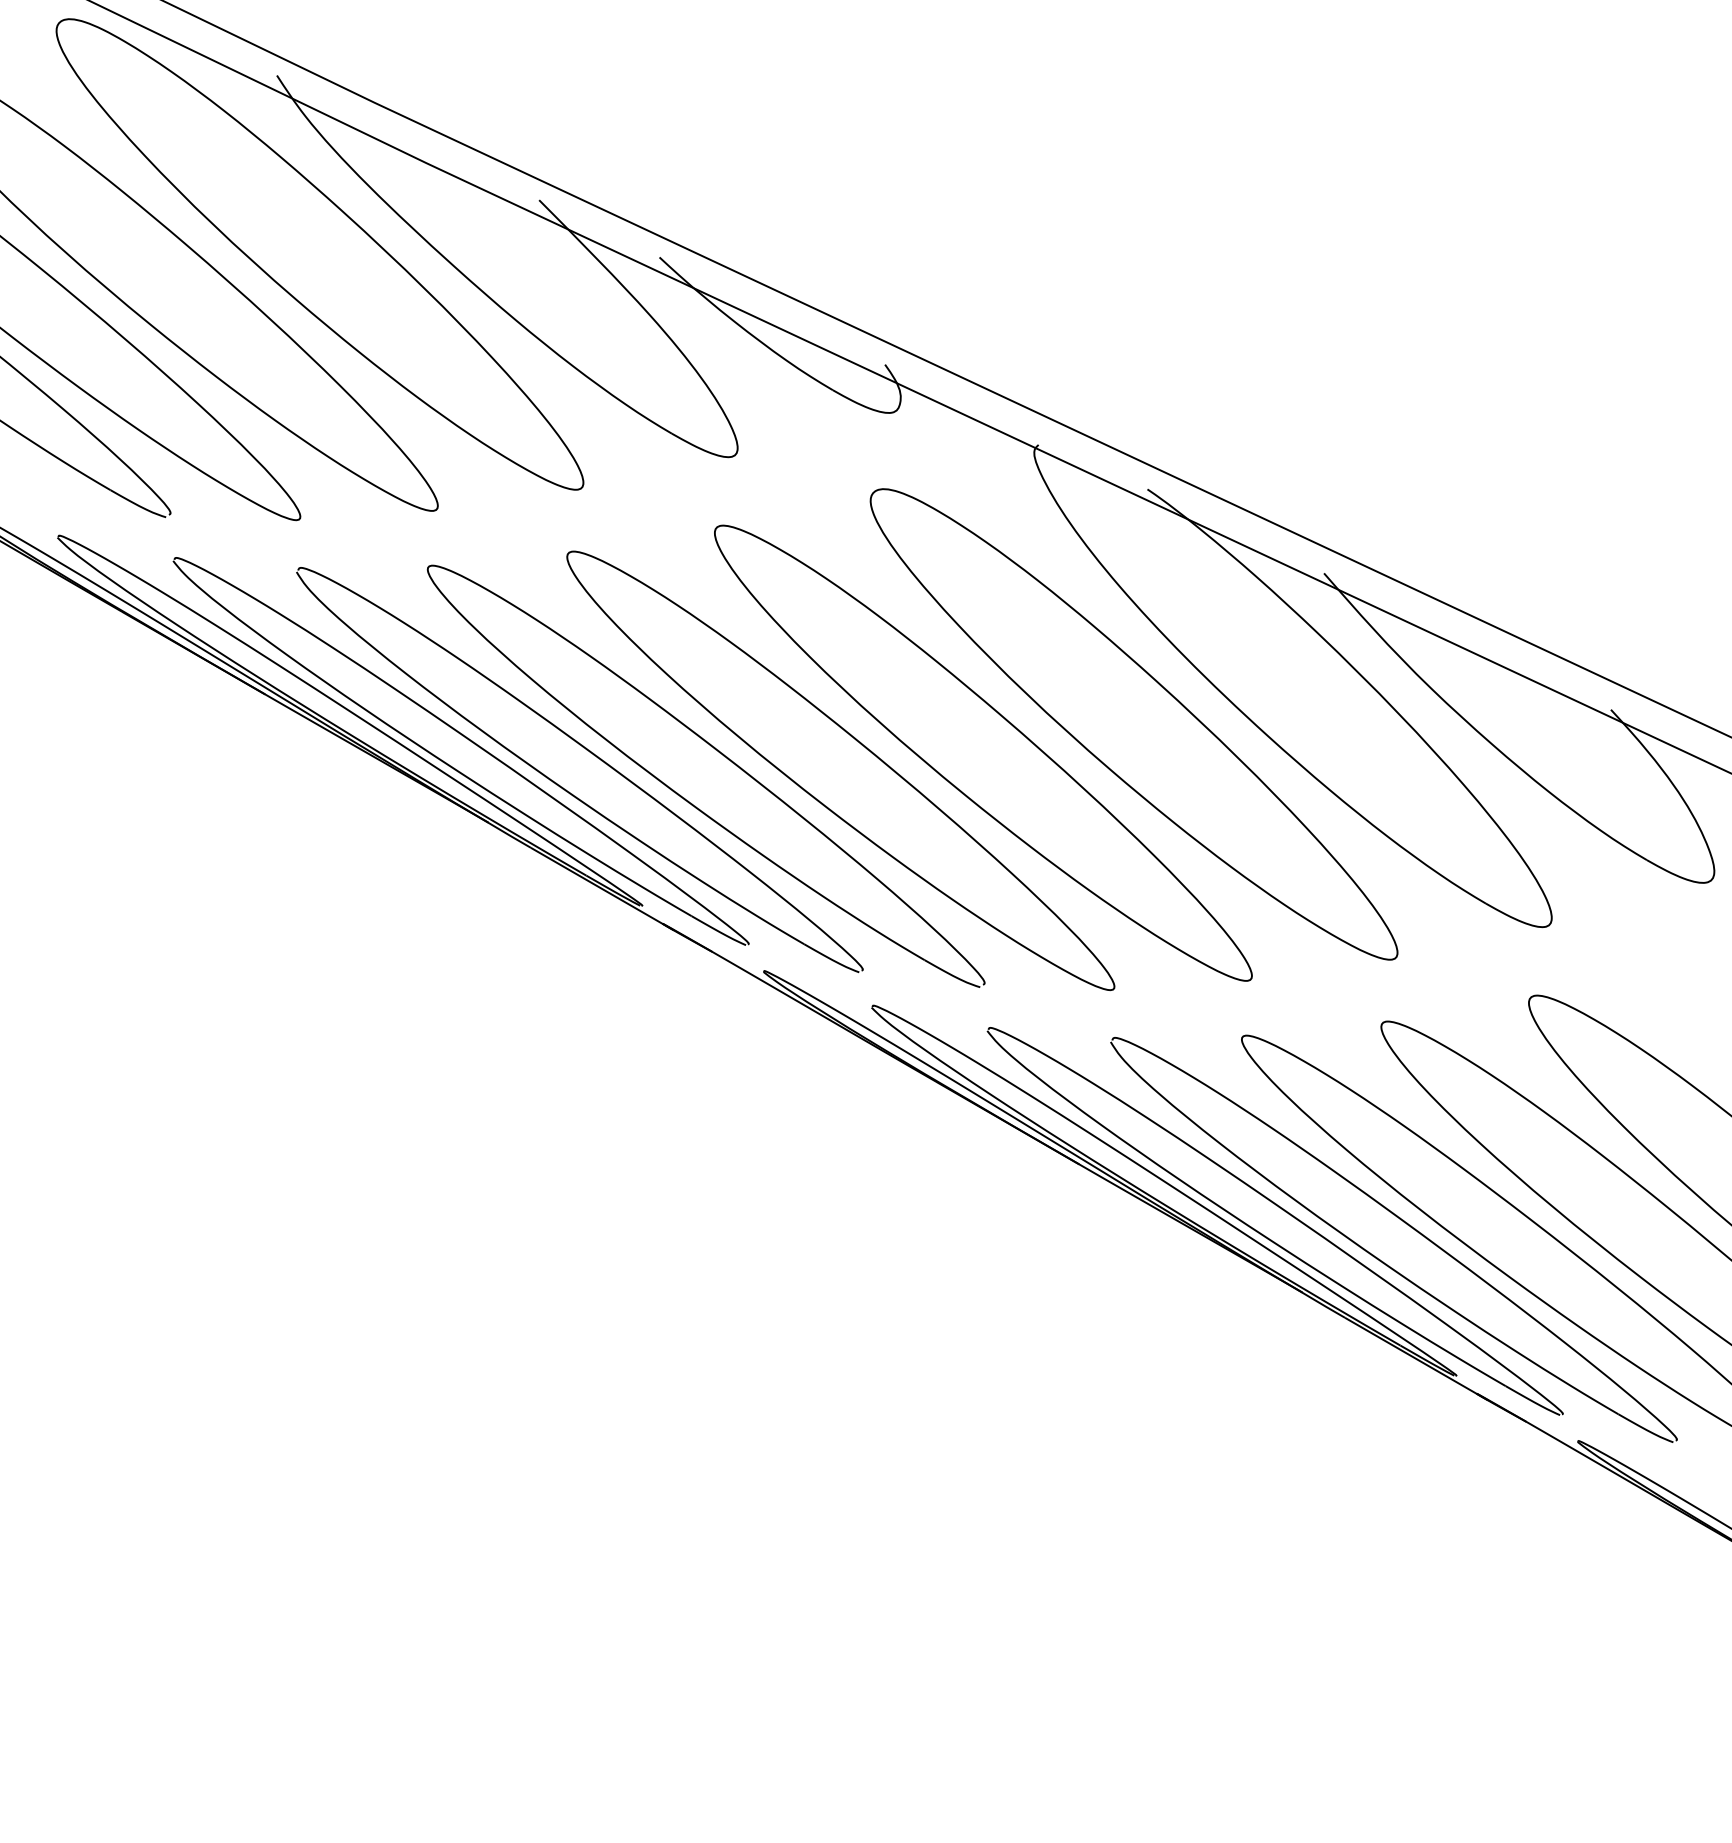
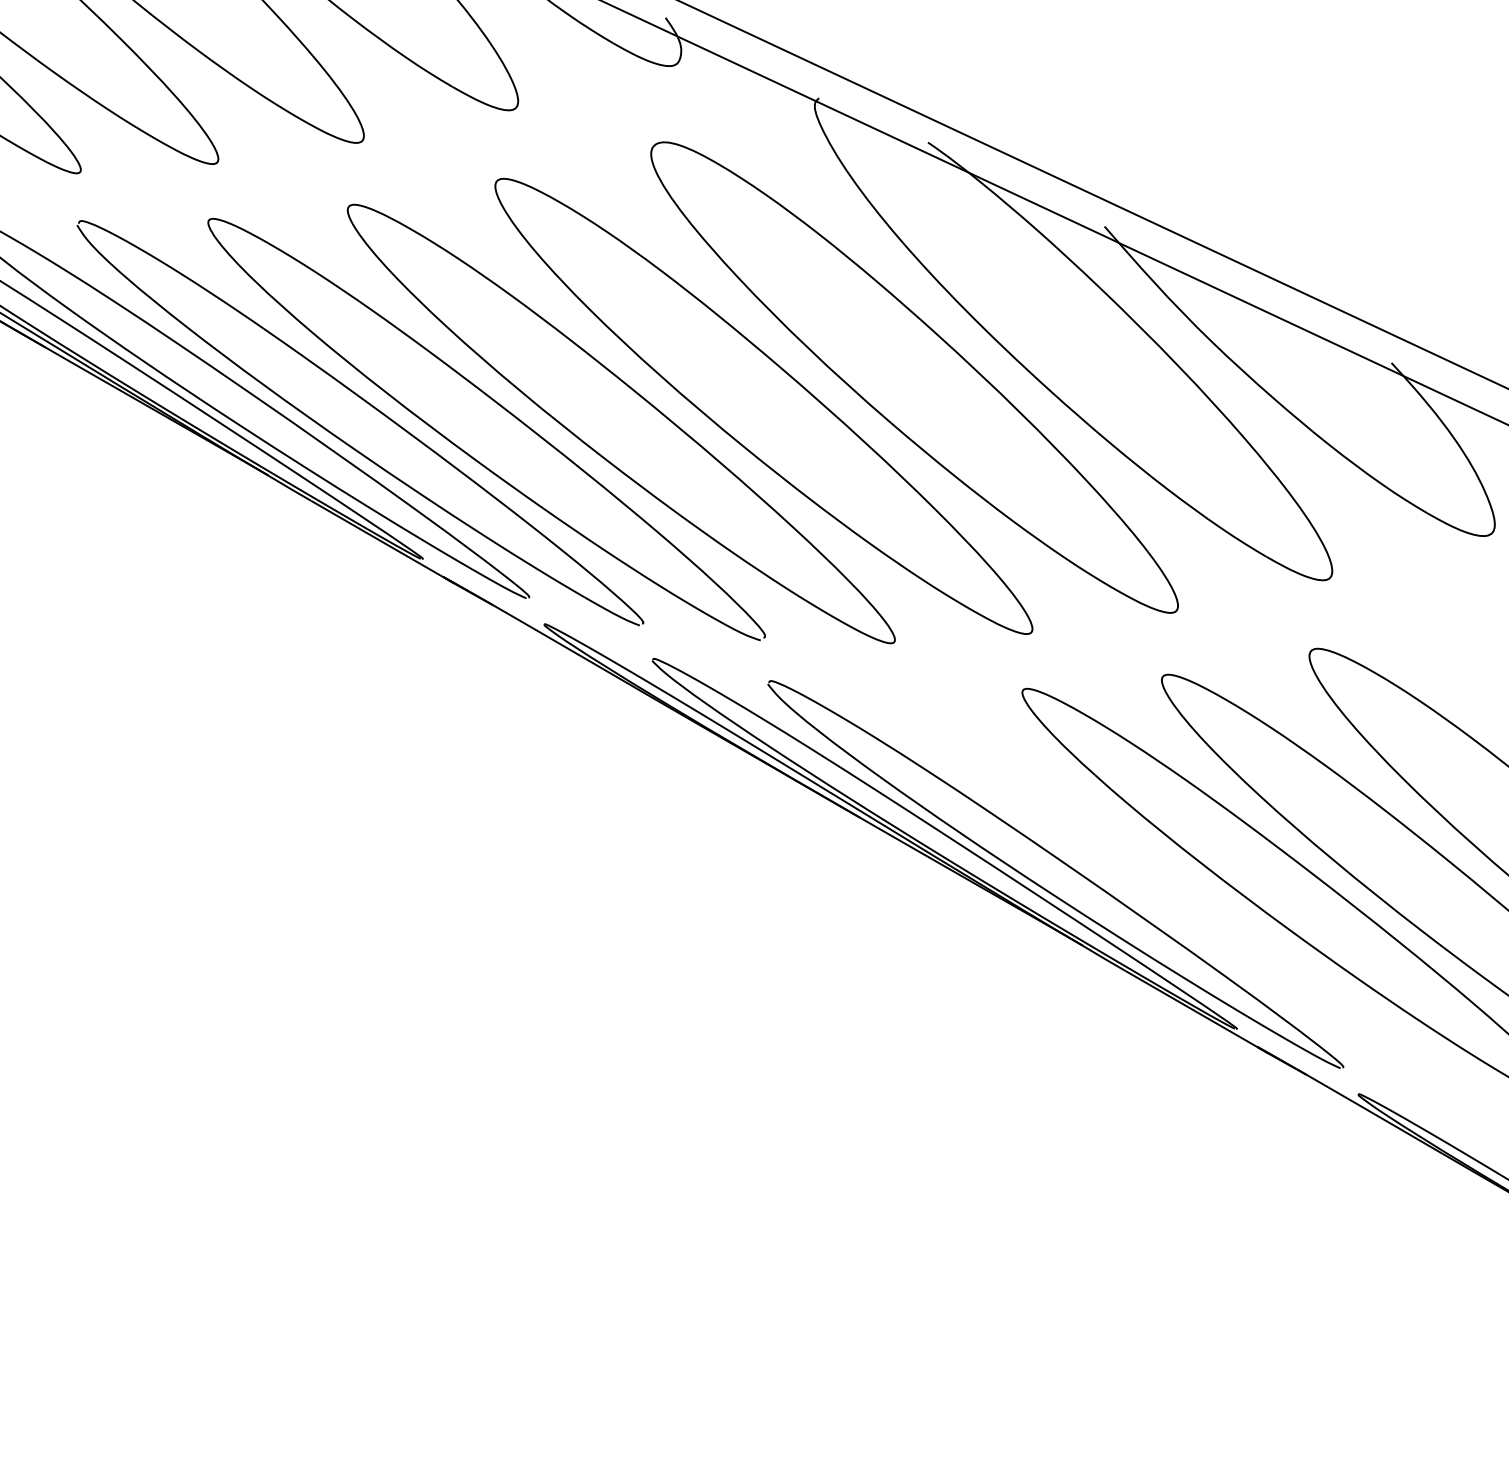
part: (1403, 1222) -> (1184, 875), removed

